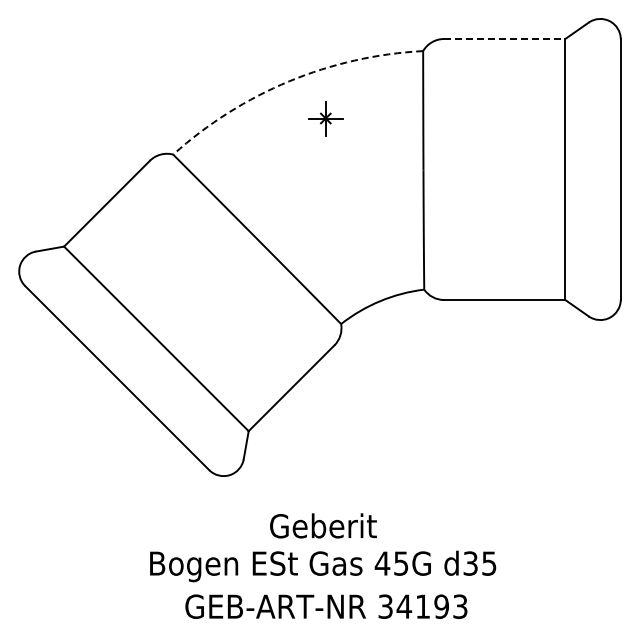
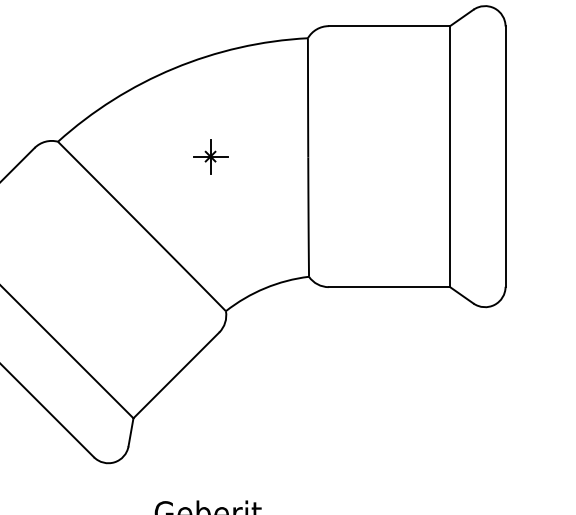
line: (504, 39) -> (389, 26), dashed -> solid
arc: (289, 81) -> (174, 68), dashed -> solid
part: (325, 118) -> (210, 156), moved

